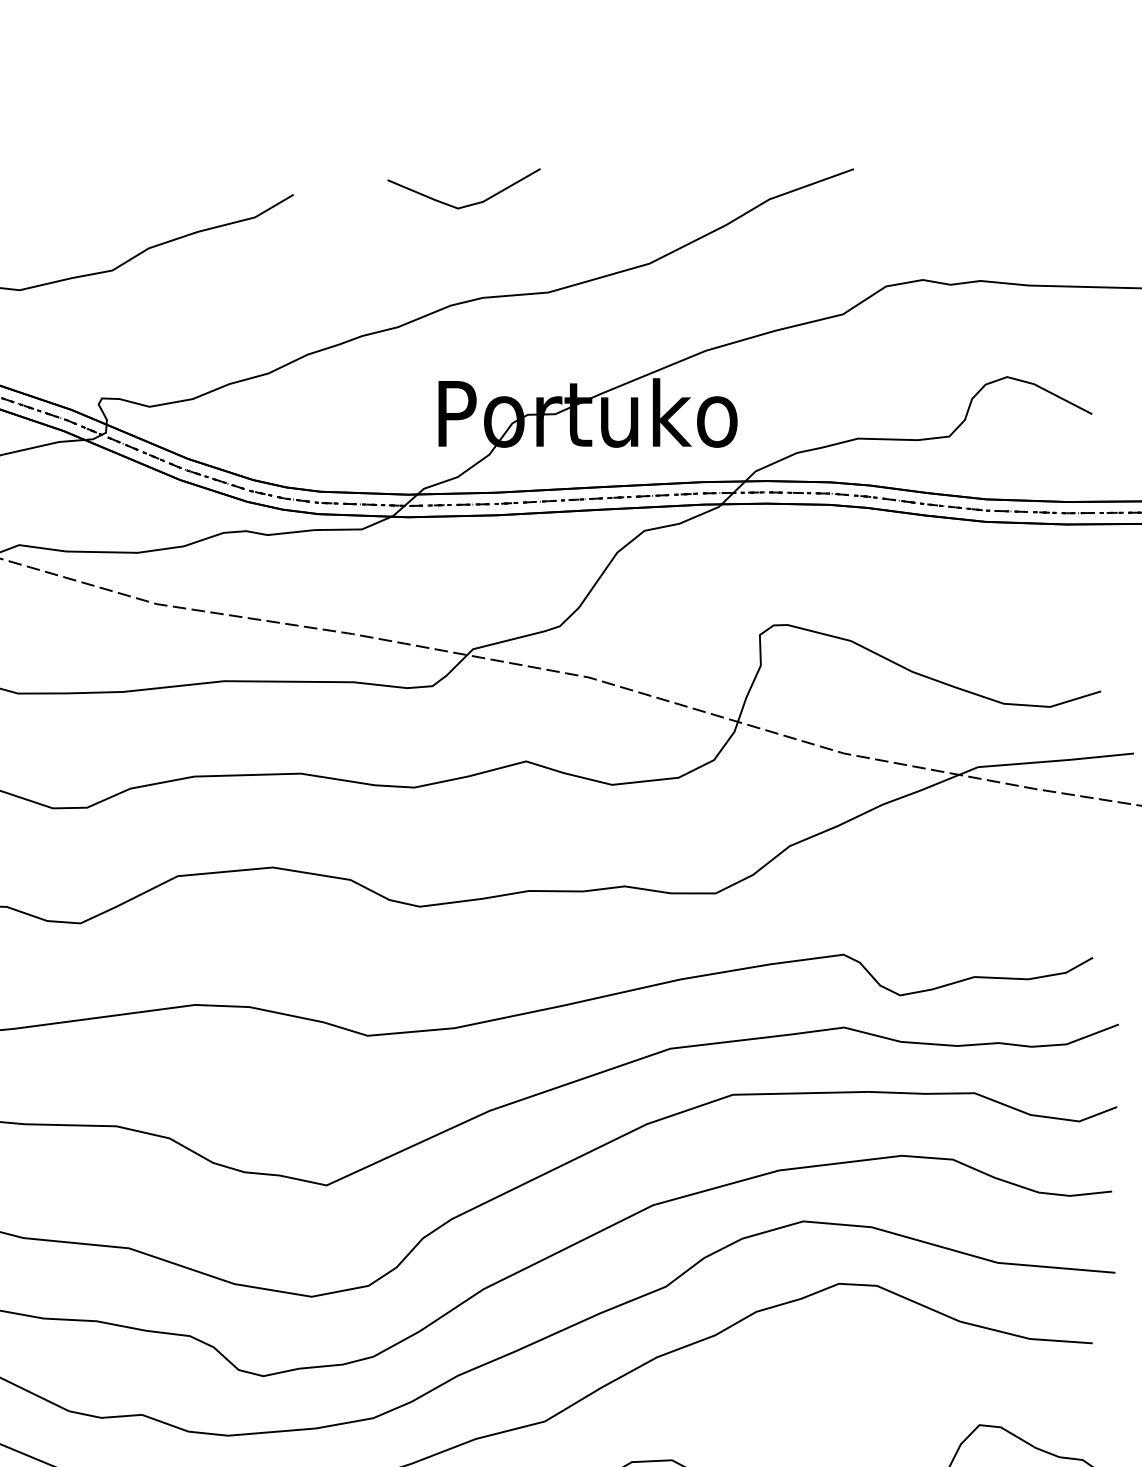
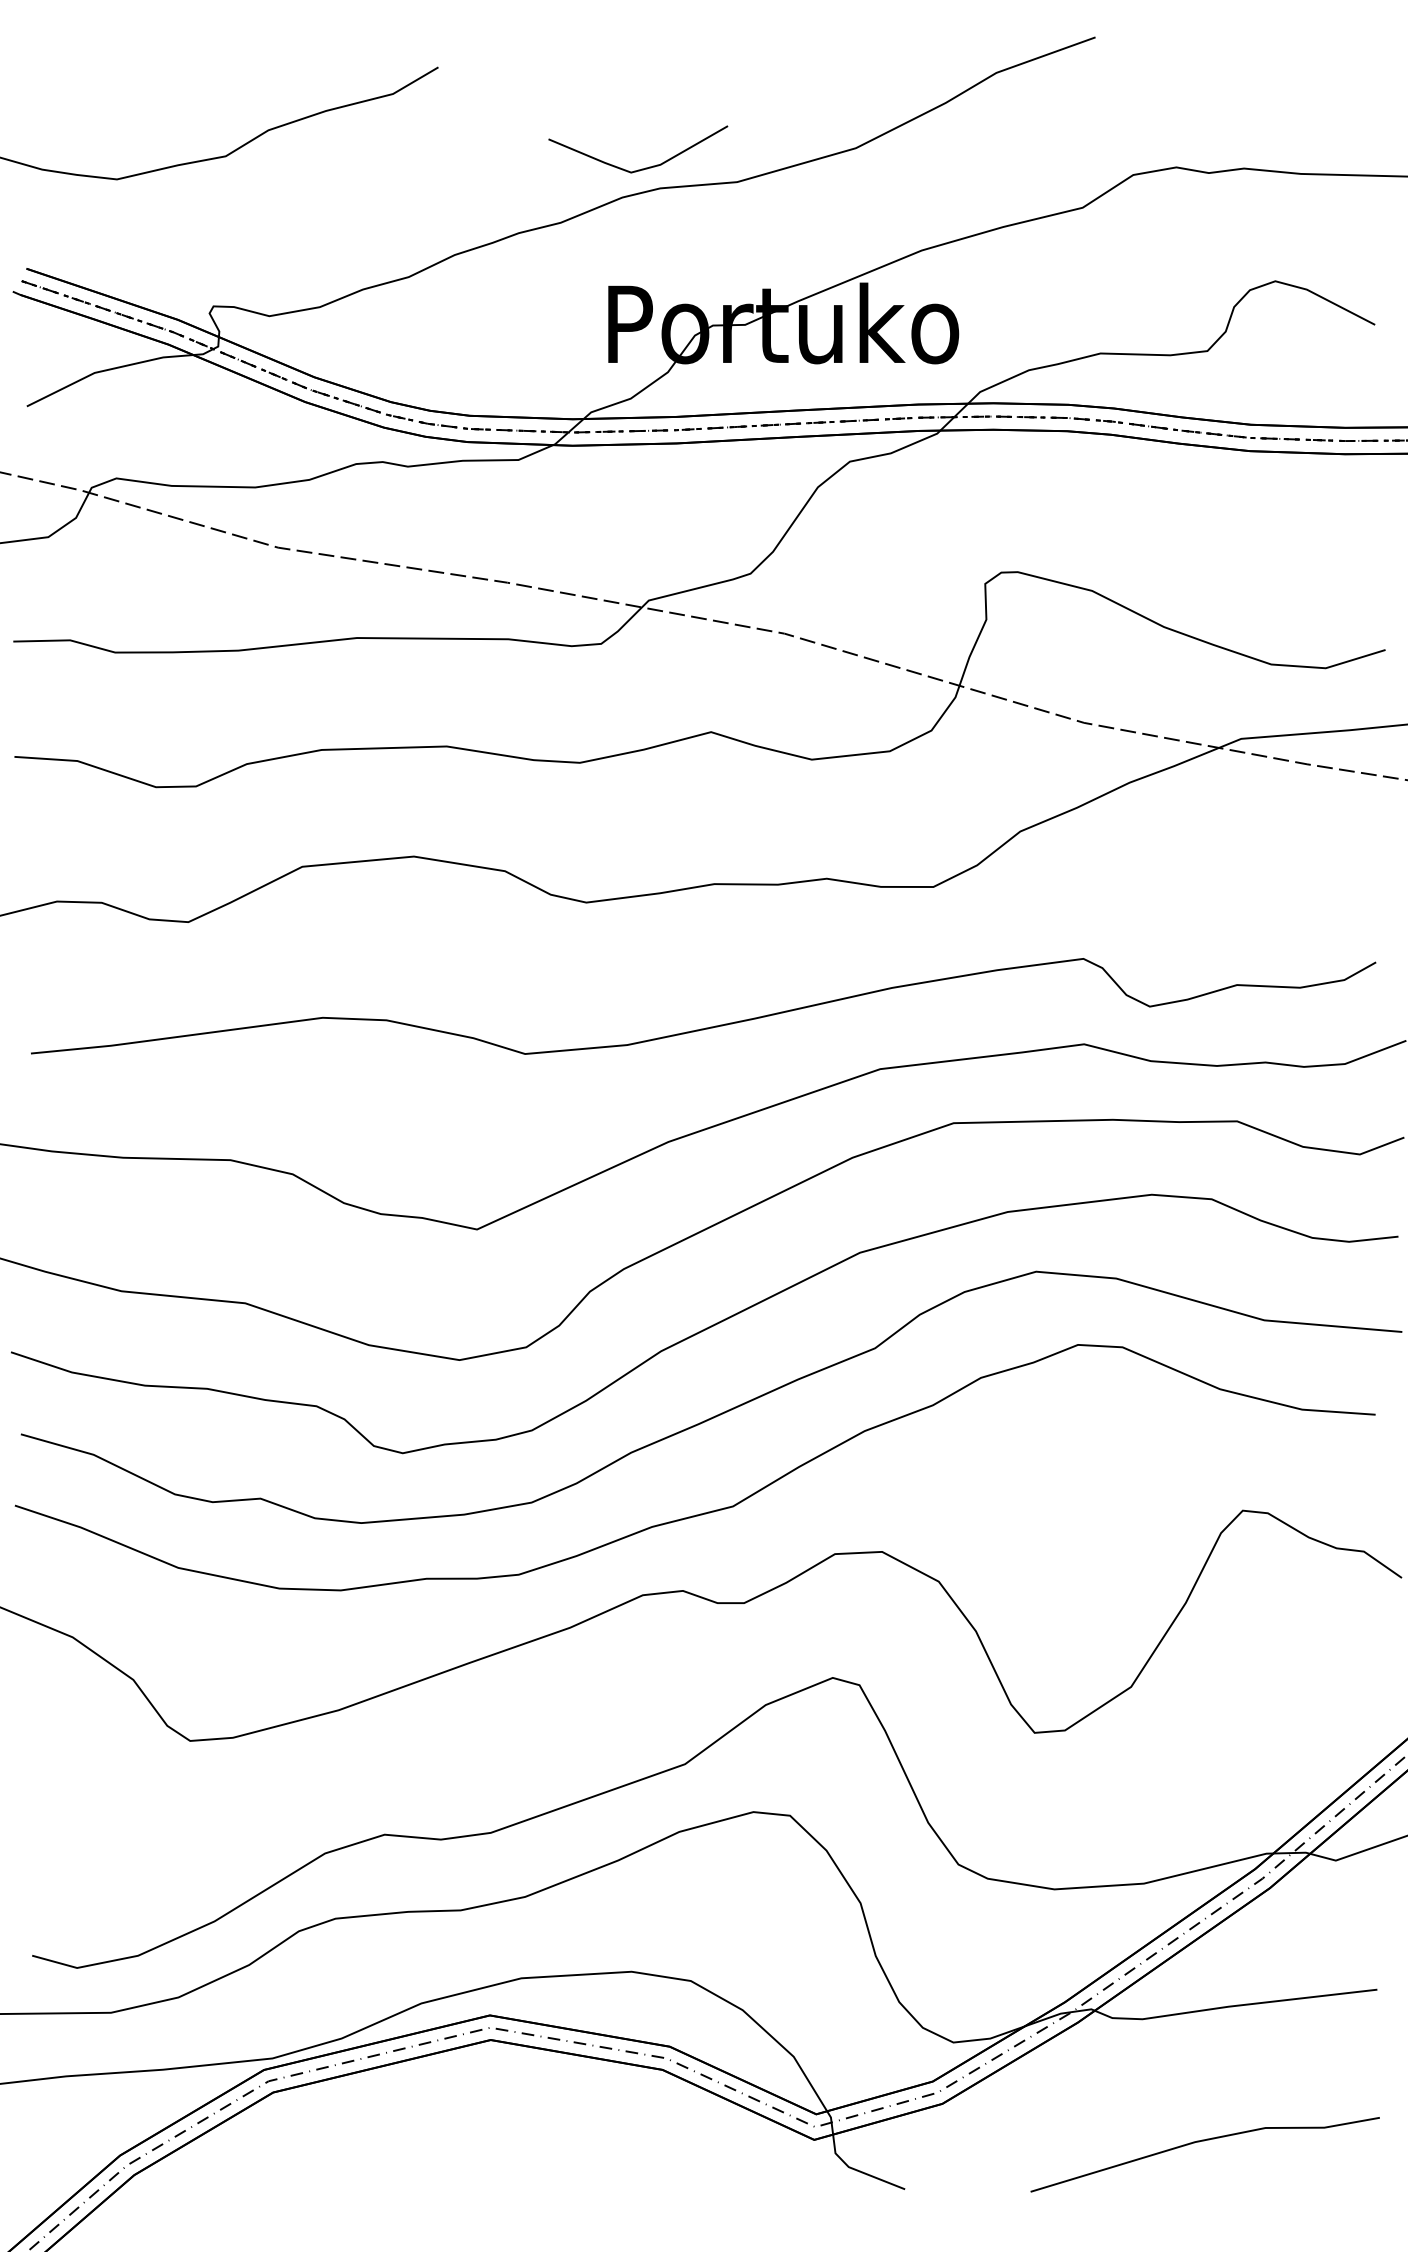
line: (466, 205) -> (641, 168), moved

